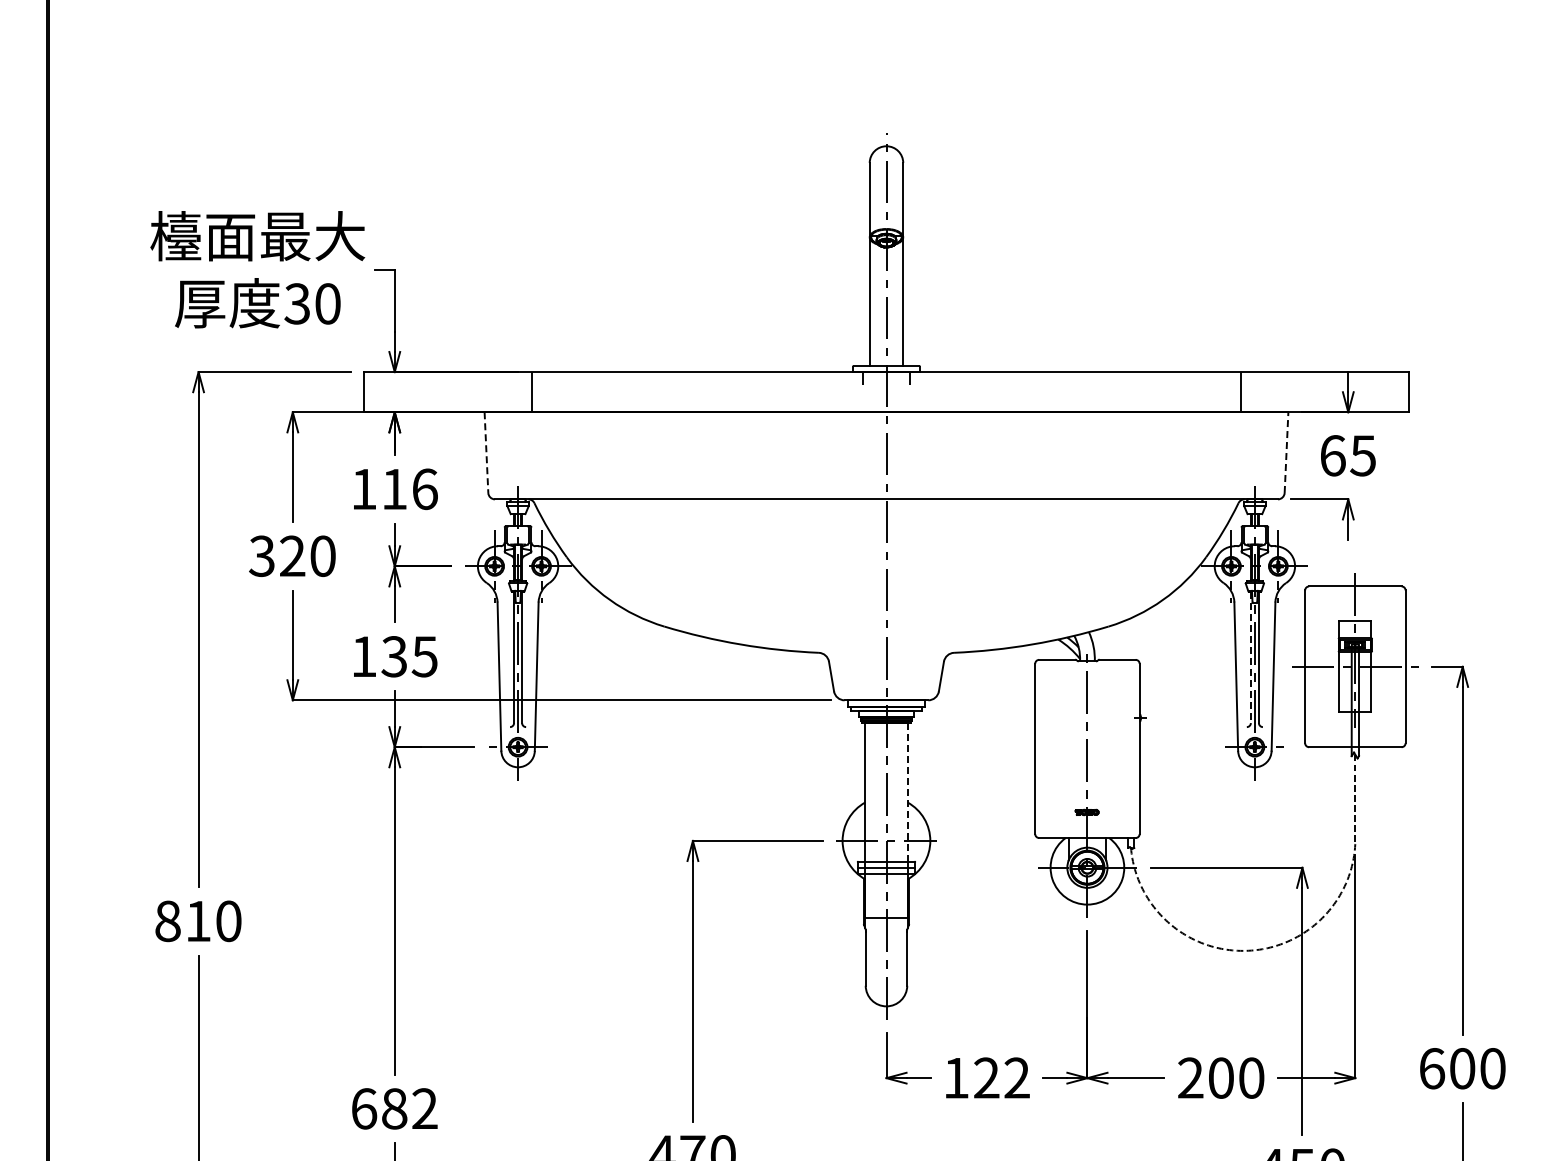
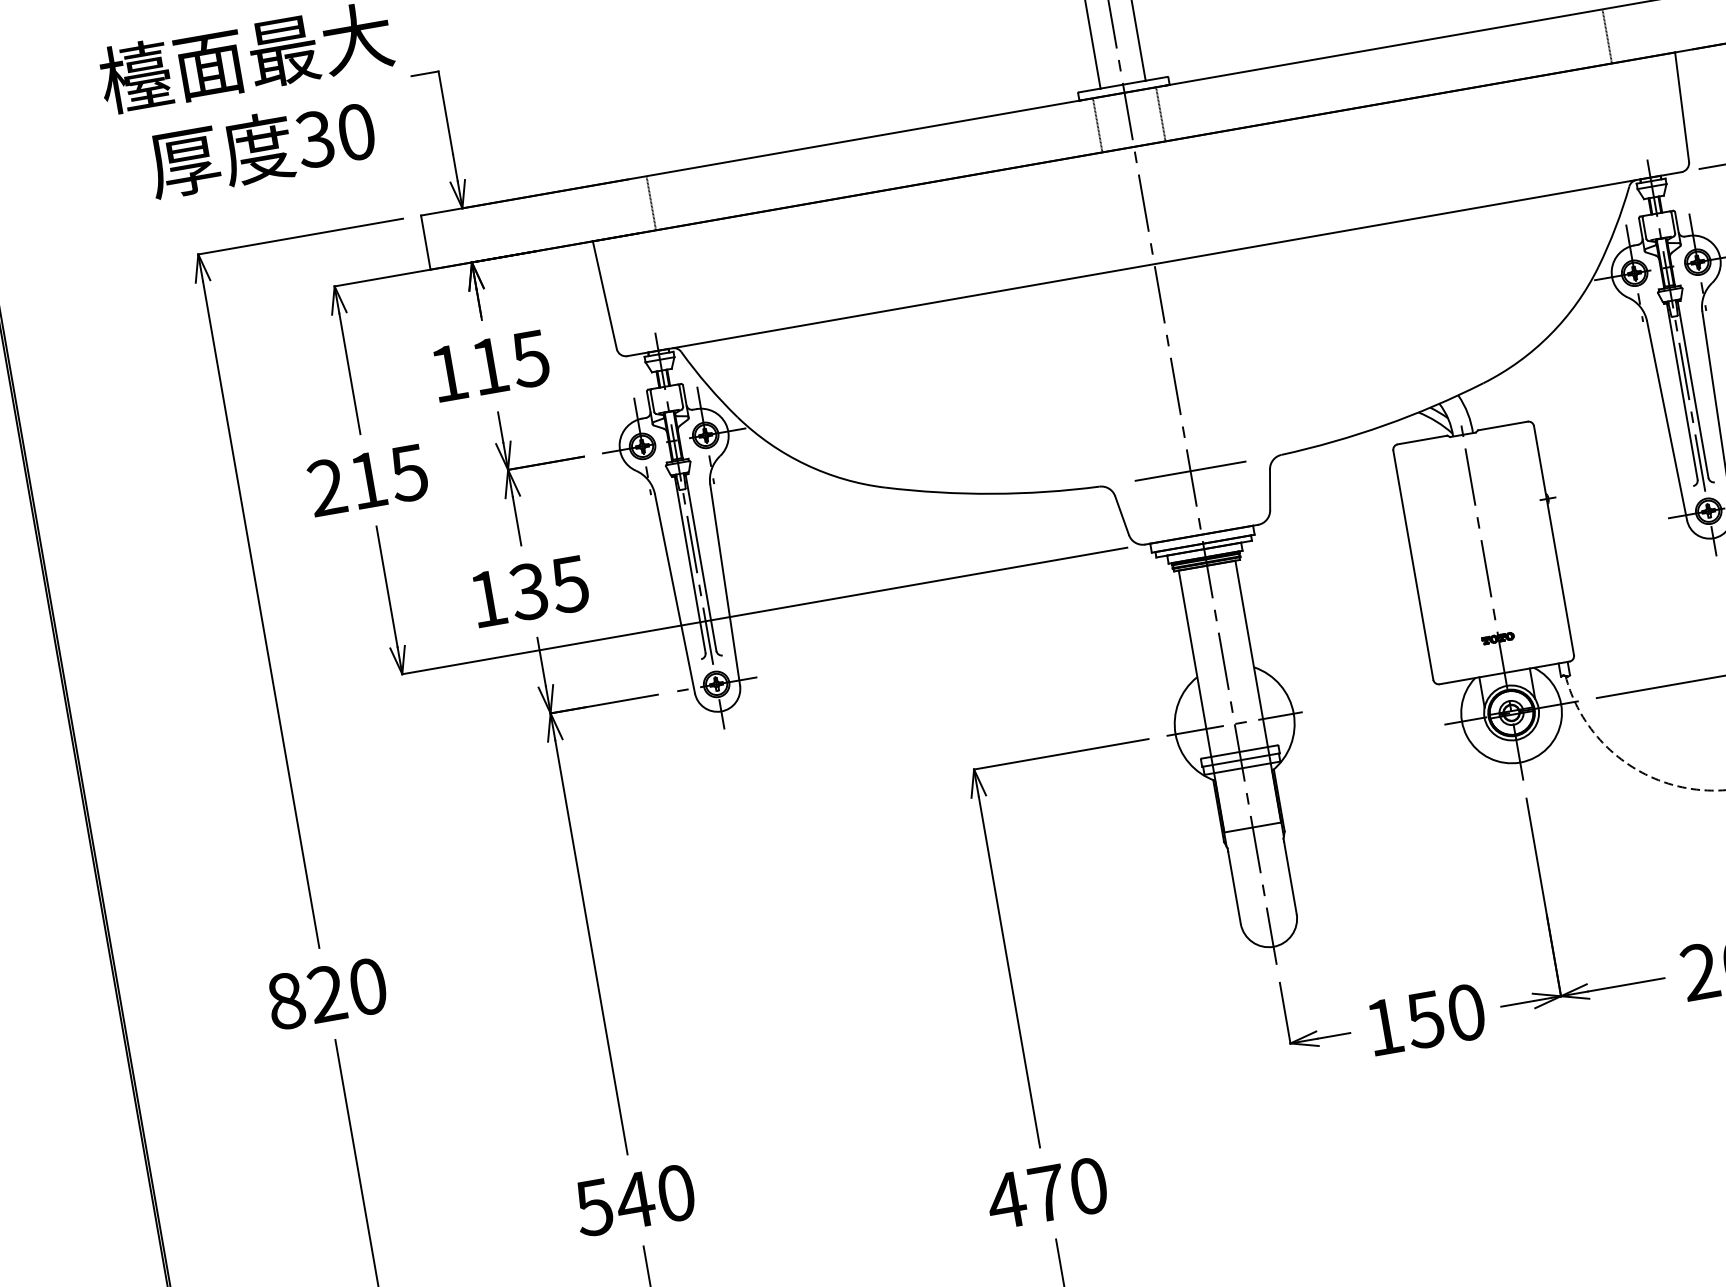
line: (1286, 452) -> (1682, 107), dashed -> solid
line: (486, 453) -> (605, 296), dashed -> solid
text: (424, 489) -> (530, 359), 116 -> 115
text: (292, 556) -> (368, 480), 320 -> 215
line: (886, 653) -> (1190, 471), added
line: (1250, 657) -> (1681, 391), dashed -> solid
line: (907, 792) -> (1251, 653), dashed -> solid
text: (197, 920) -> (325, 993), 810 -> 820
text: (1001, 1077) -> (1445, 1015), 122 -> 150
text: (393, 1108) -> (633, 1200), 682 -> 540

